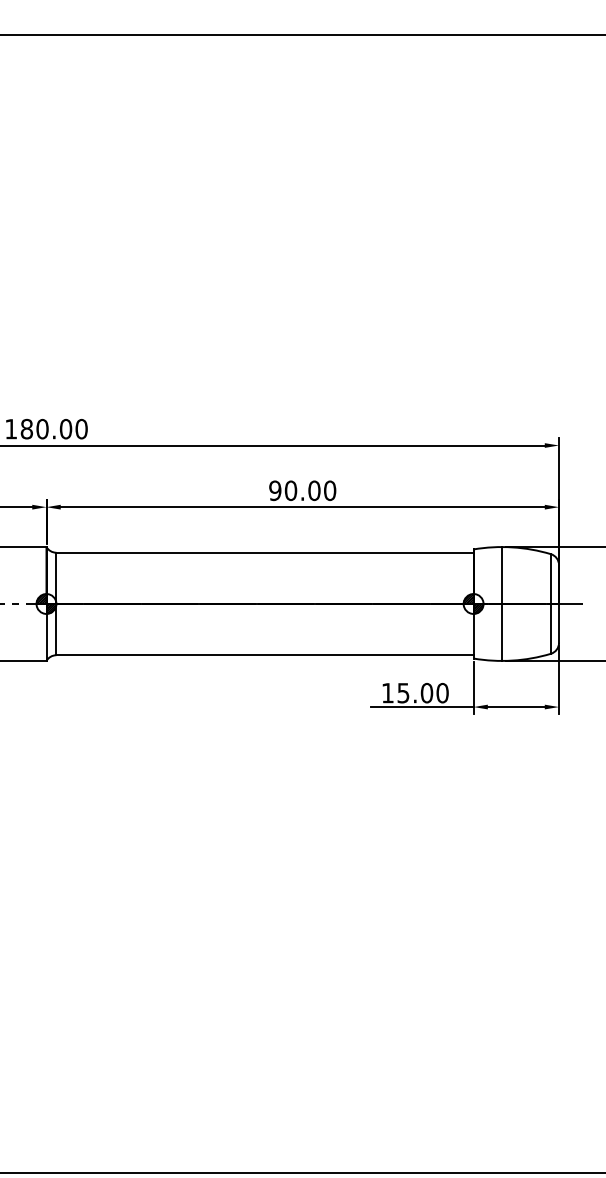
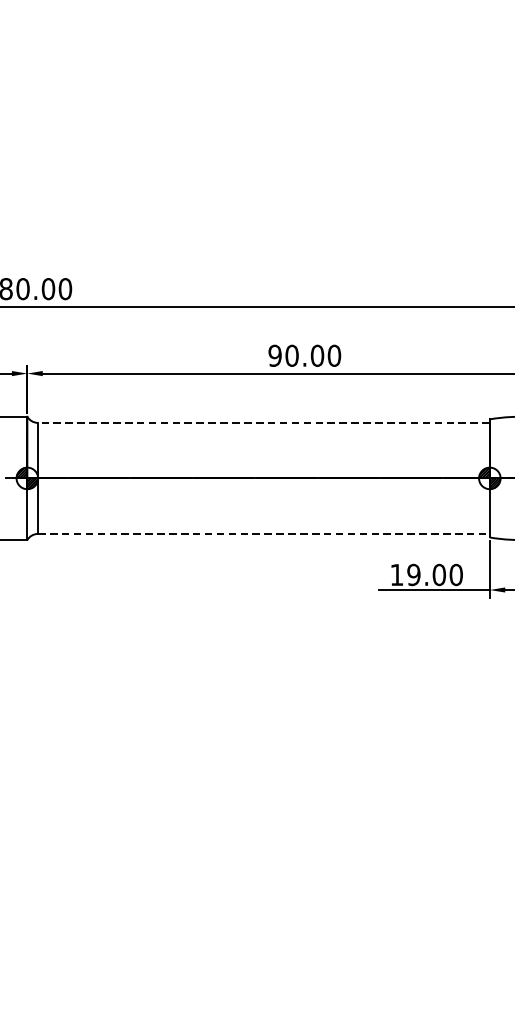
line: (264, 552) -> (263, 422), solid -> dashed
line: (264, 655) -> (263, 534), solid -> dashed
text: (403, 692) -> (413, 574), 15.00 -> 19.00

